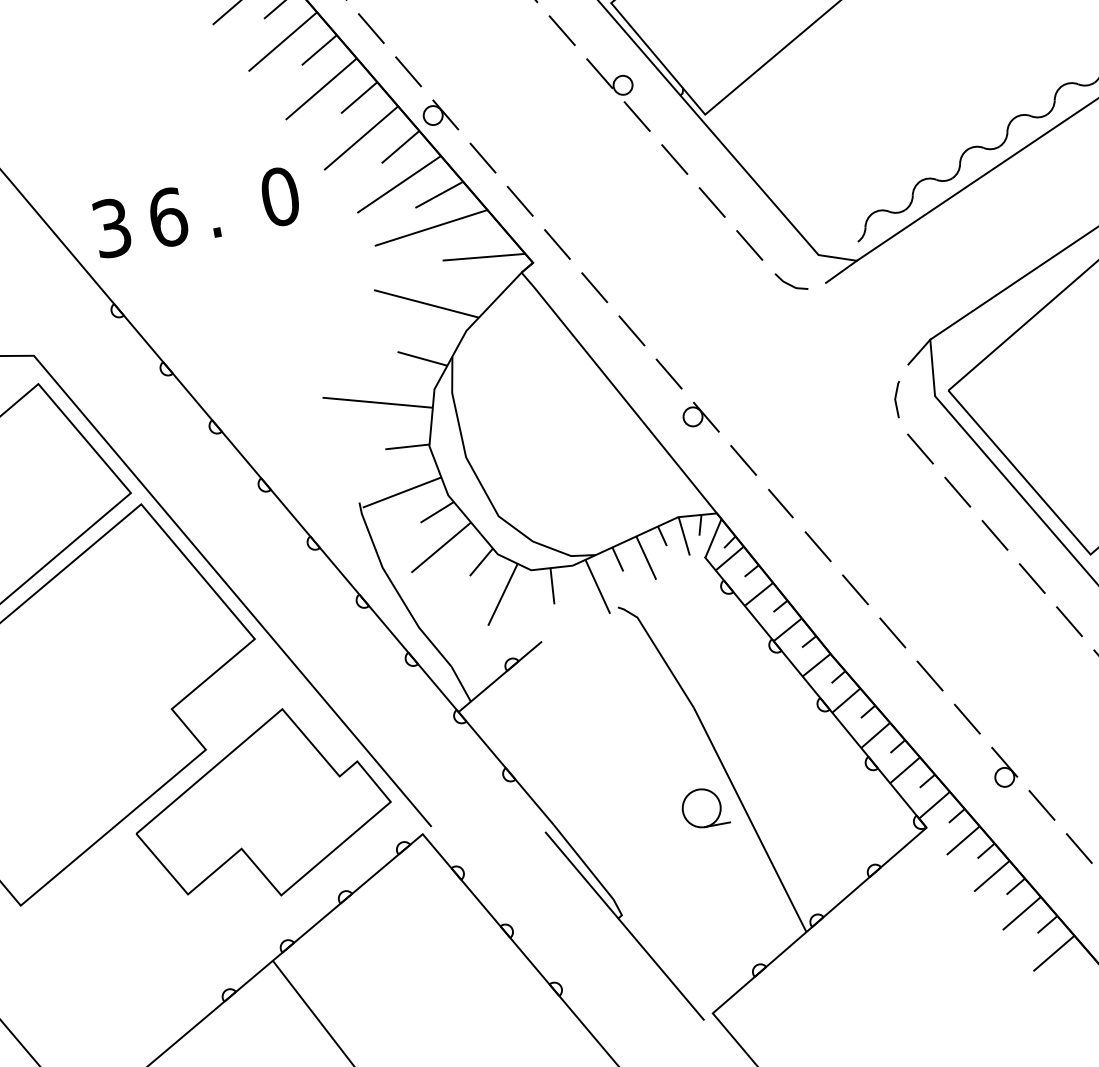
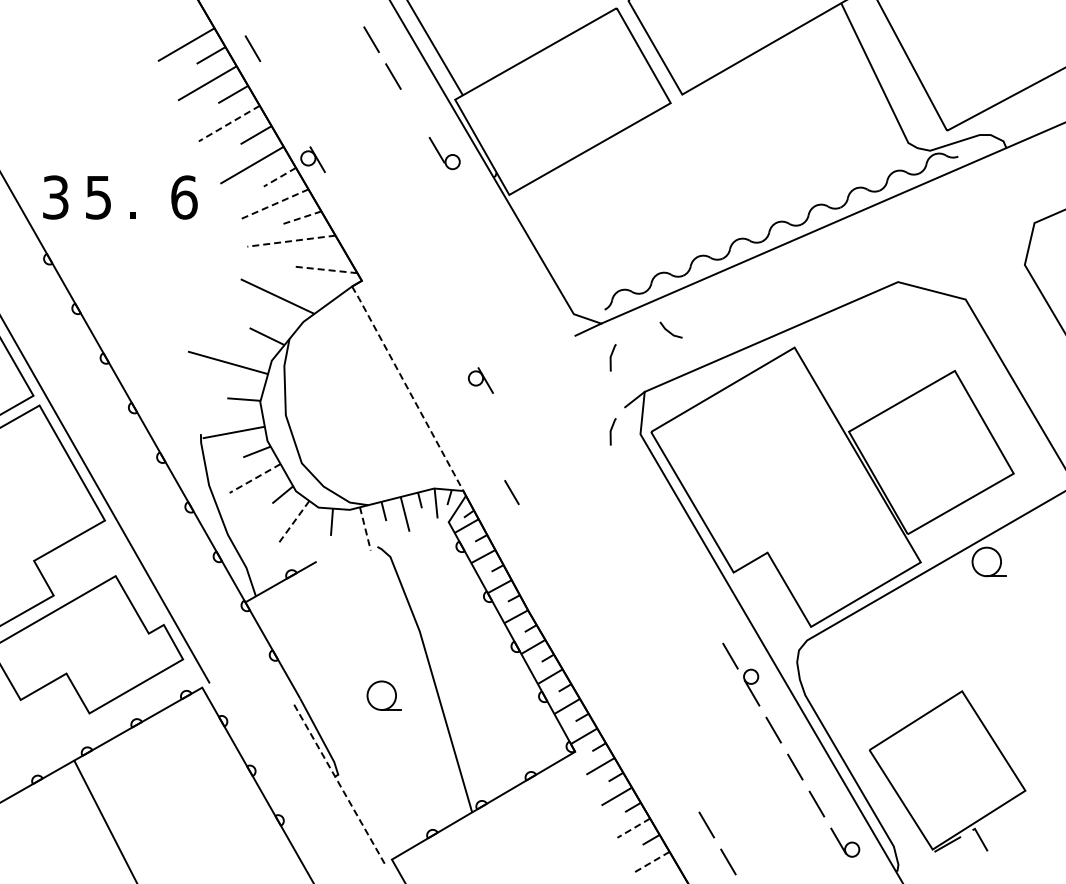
line: (371, 28) -> (274, 85), removed
line: (561, 30) -> (414, 113), removed
line: (407, 71) -> (295, 122), removed
line: (320, 89) -> (228, 123), solid -> dashed
line: (636, 115) -> (458, 186), removed
line: (400, 147) -> (279, 177), solid -> dashed
line: (483, 157) -> (339, 196), removed
line: (674, 158) -> (480, 223), removed
line: (398, 184) -> (273, 204), solid -> dashed
line: (438, 194) -> (301, 217), solid -> dashed
text: (280, 196) -> (184, 197), 0 -> 6
line: (519, 201) -> (360, 233), removed
line: (712, 202) -> (502, 260), removed
text: (167, 217) -> (98, 197), 6 -> 5
line: (431, 228) -> (291, 241), solid -> dashed
line: (557, 244) -> (382, 270), removed
line: (749, 245) -> (524, 297), removed
line: (482, 256) -> (325, 269), solid -> dashed
line: (790, 283) -> (670, 331), moved
line: (593, 287) -> (403, 307), removed
line: (878, 302) -> (611, 357), added
line: (631, 330) -> (425, 344), removed
line: (668, 374) -> (446, 381), removed
line: (618, 392) -> (407, 388), solid -> dashed
part: (699, 418) -> (480, 380), moved
line: (920, 449) -> (622, 471), removed
line: (743, 460) -> (490, 455), removed
line: (956, 492) -> (643, 508), removed
line: (994, 534) -> (665, 544), removed
line: (818, 546) -> (533, 529), removed
line: (440, 547) -> (254, 478), solid -> dashed
line: (1032, 577) -> (687, 581), removed
line: (598, 587) -> (365, 529), solid -> dashed
line: (855, 589) -> (555, 566), removed
line: (503, 594) -> (294, 521), solid -> dashed
line: (1068, 620) -> (708, 618), removed
line: (892, 633) -> (576, 603), removed
line: (929, 675) -> (598, 639), removed
line: (966, 718) -> (619, 676), removed
part: (1003, 765) -> (640, 716), removed
line: (1041, 804) -> (663, 750), removed
part: (703, 807) -> (383, 695), moved
line: (1078, 847) -> (684, 787), removed
line: (1021, 913) -> (633, 828), solid -> dashed
line: (624, 926) -> (338, 783), solid -> dashed
line: (1053, 954) -> (651, 862), solid -> dashed

